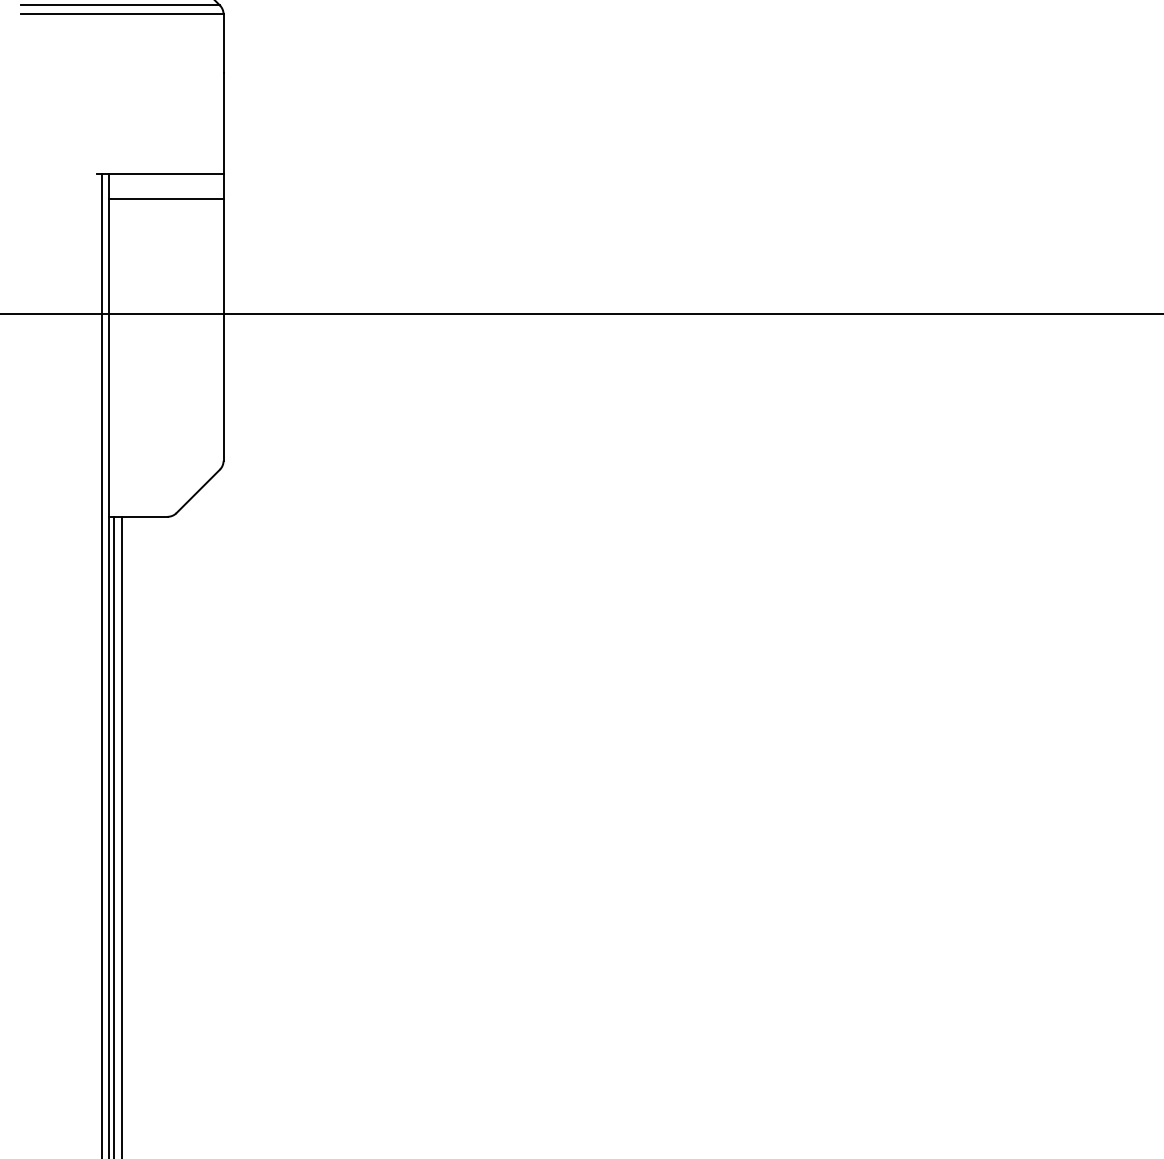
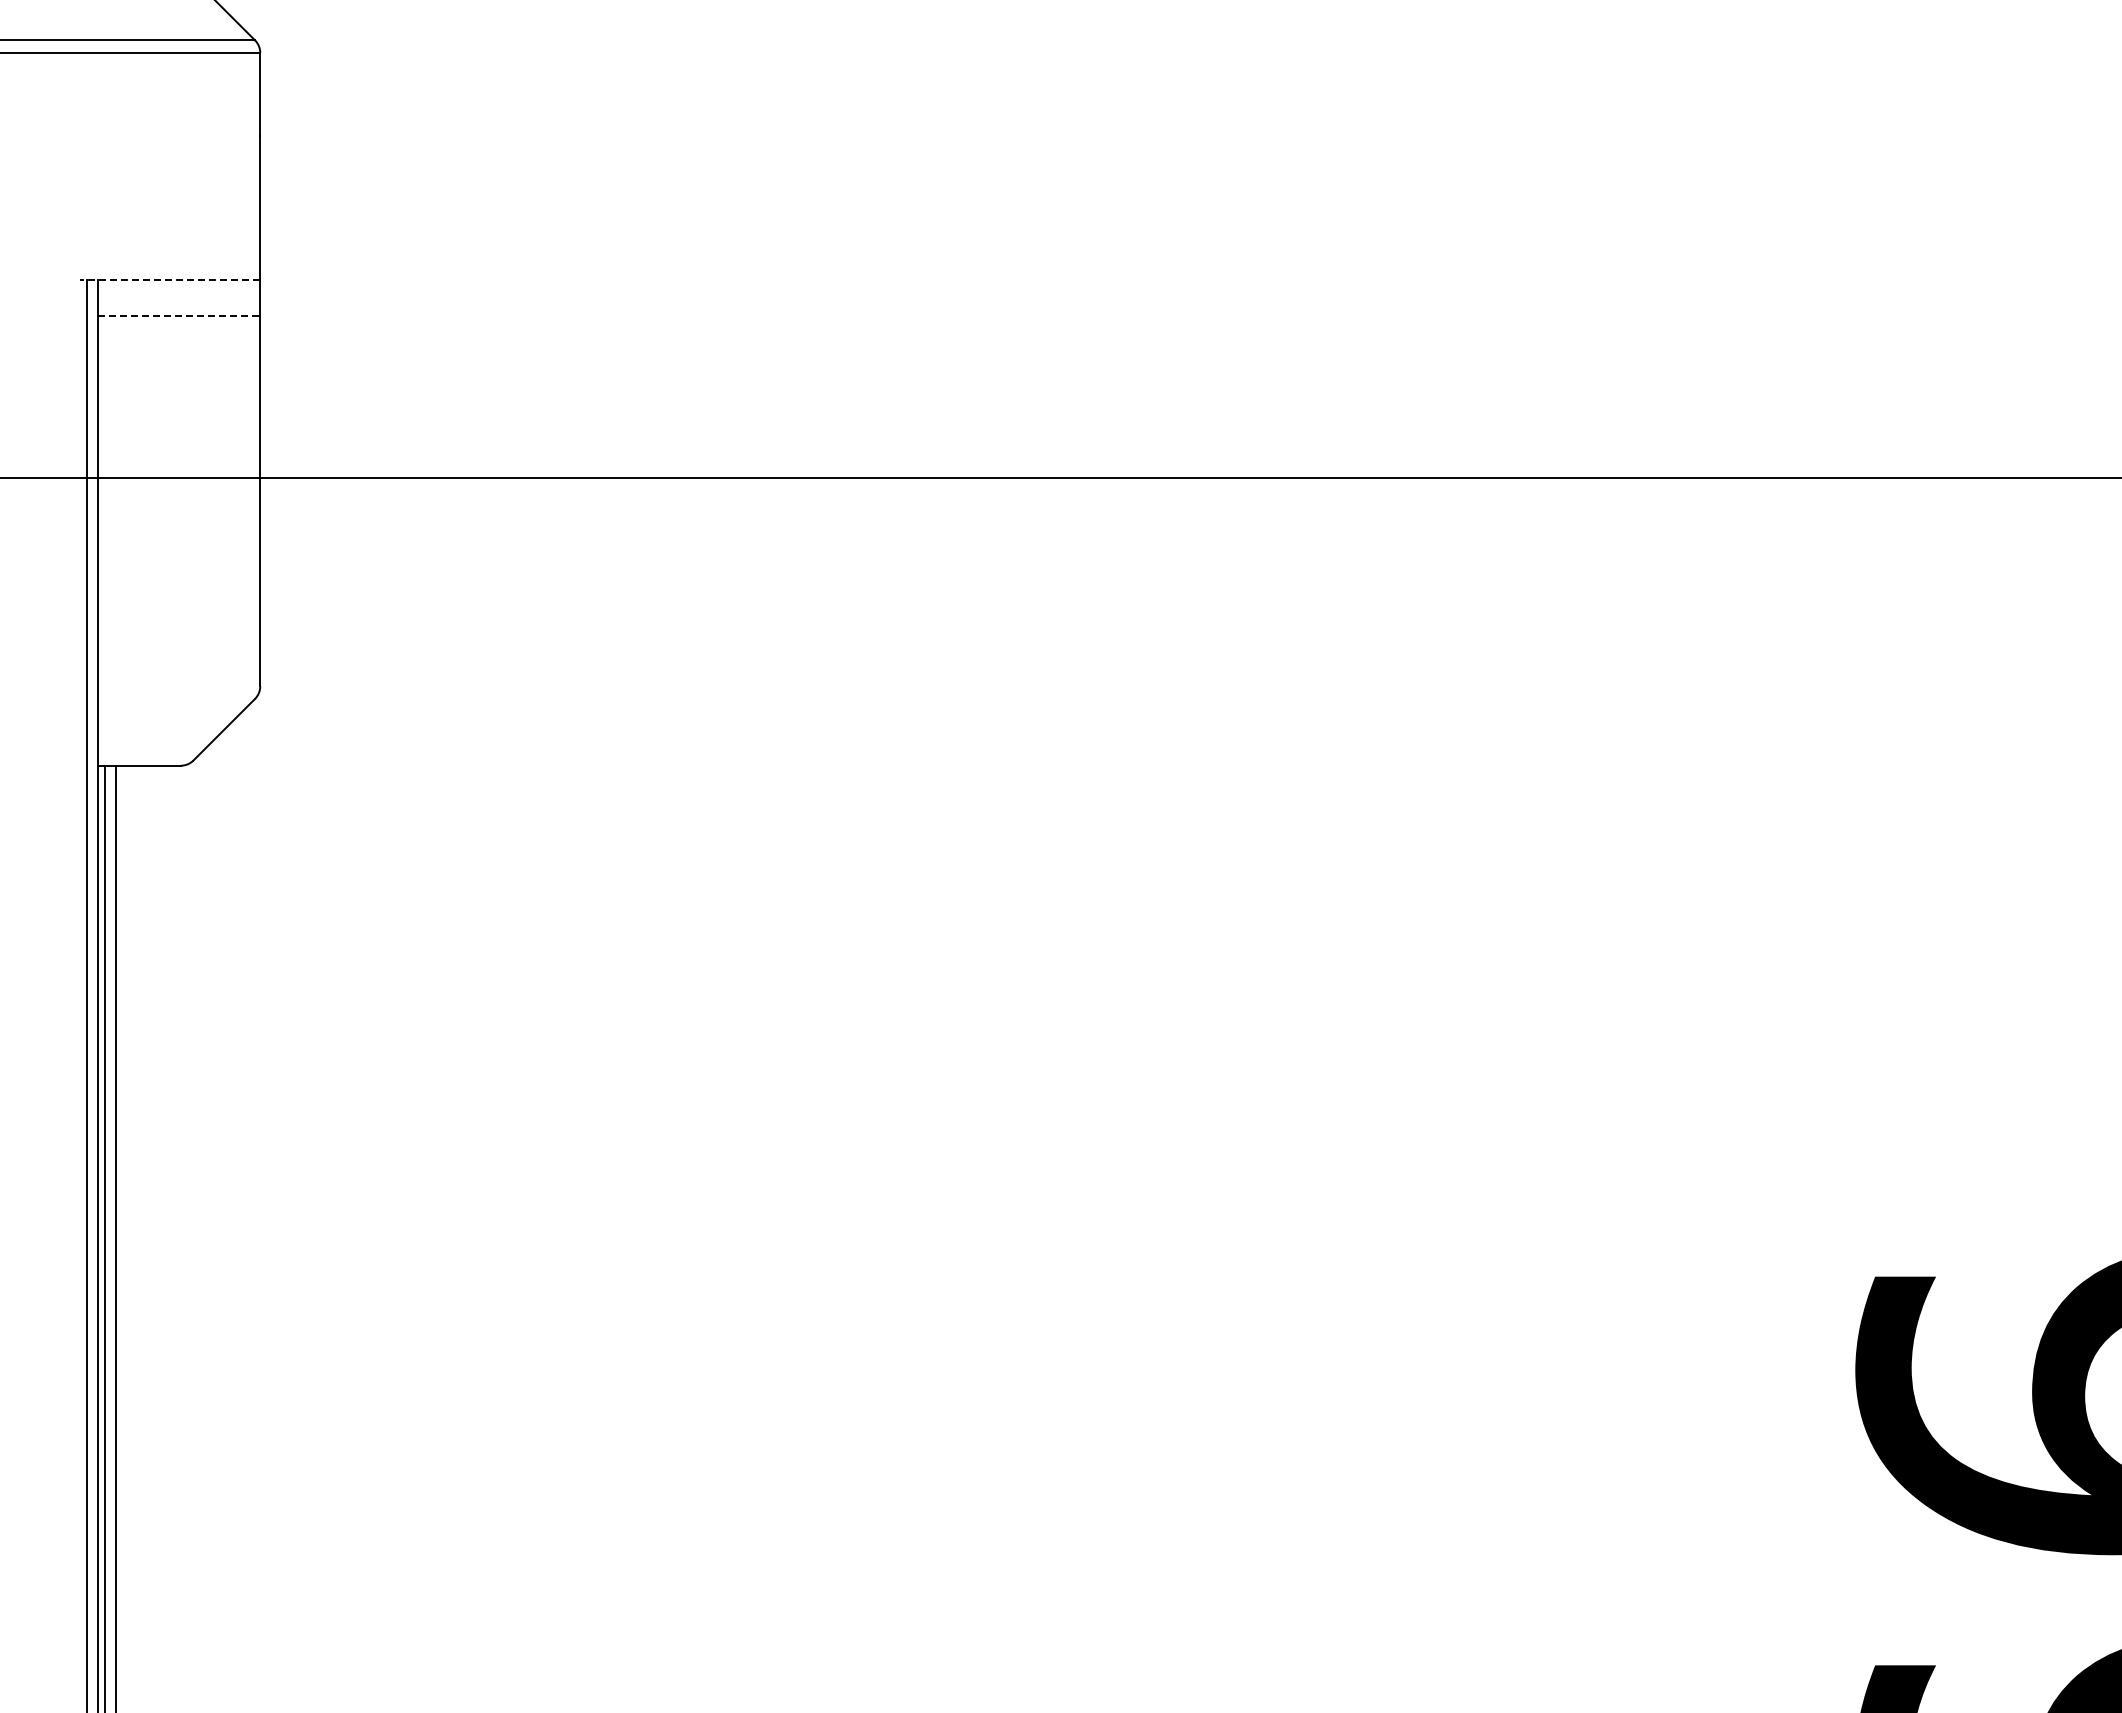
line: (159, 174) -> (169, 279), solid -> dashed
line: (166, 199) -> (179, 315), solid -> dashed

